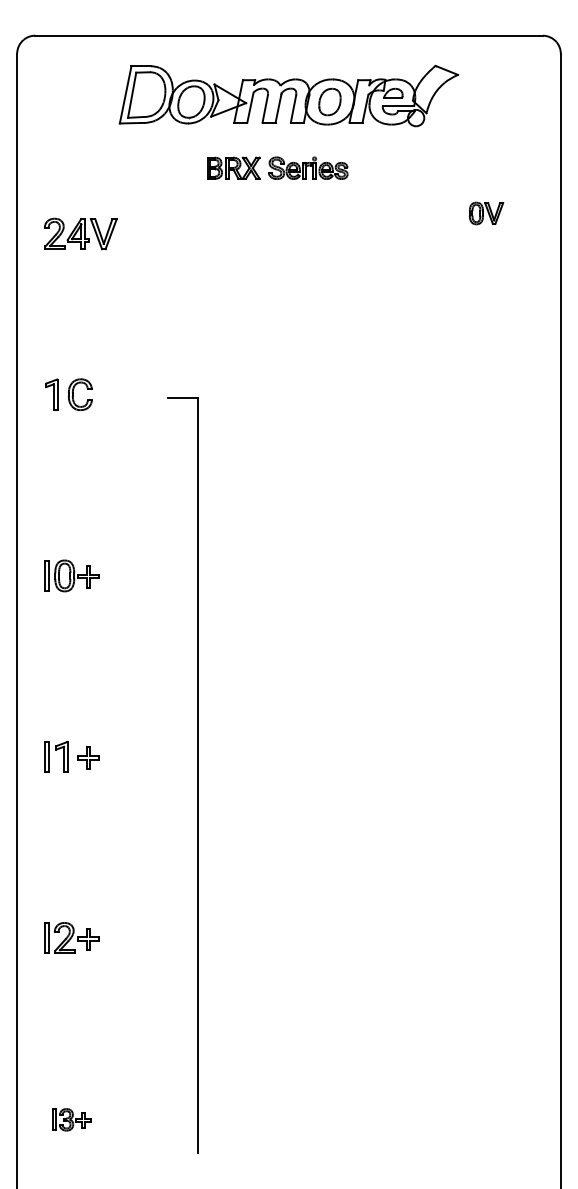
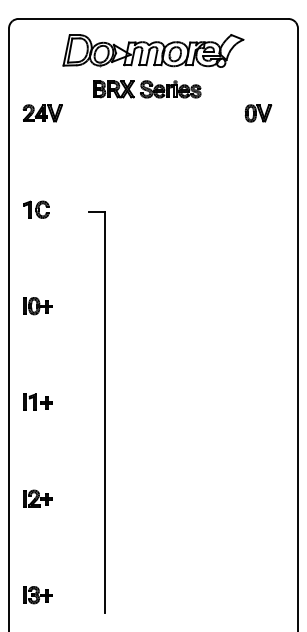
part: (277, 168) -> (147, 89), size x1.43
part: (486, 213) -> (258, 113), size x1.43
part: (80, 234) -> (42, 113), moved
part: (70, 1120) -> (37, 595), size x1.43

